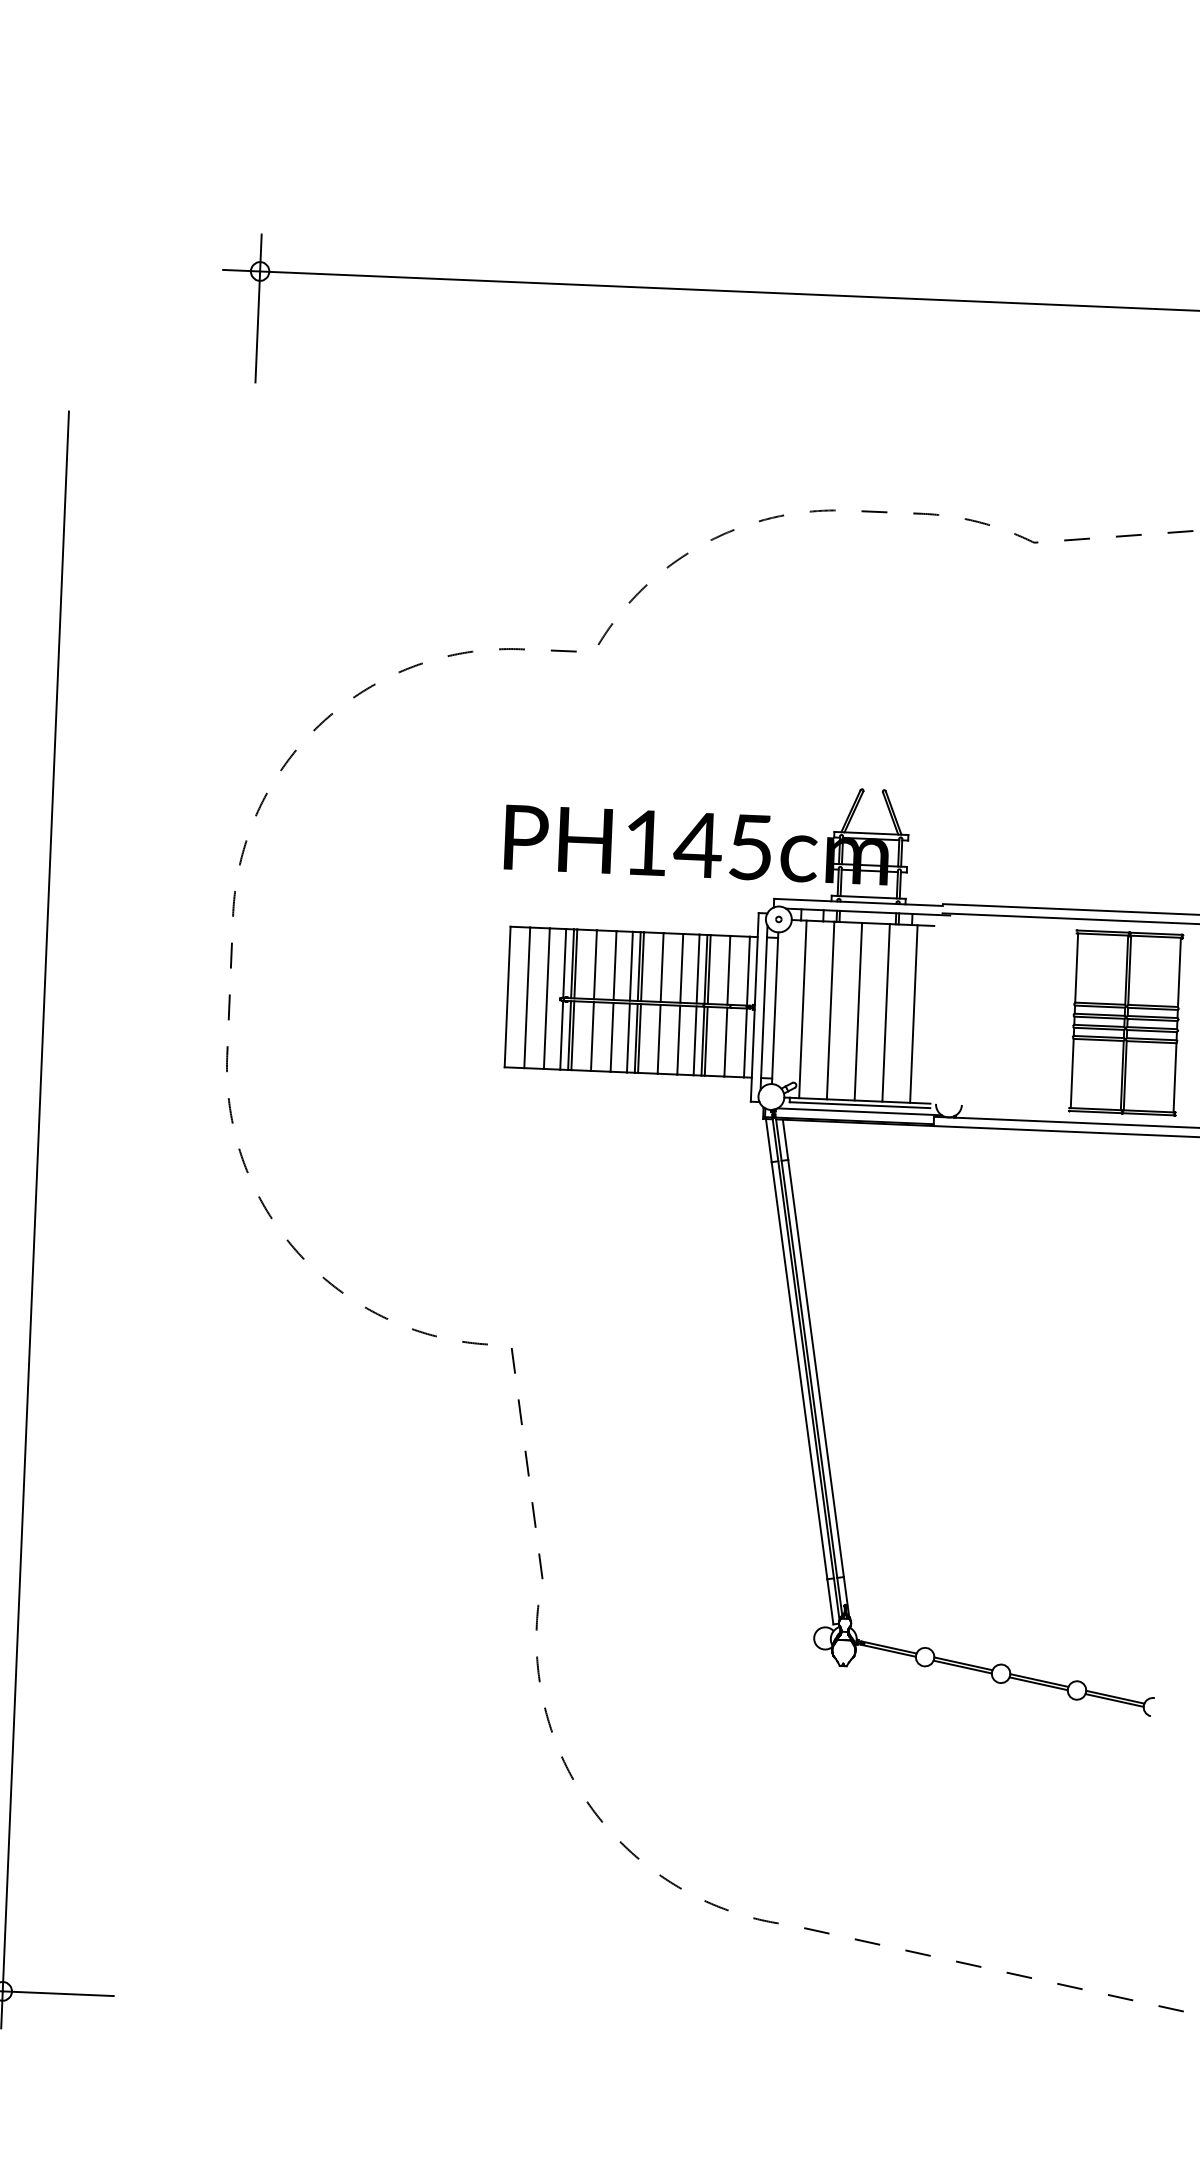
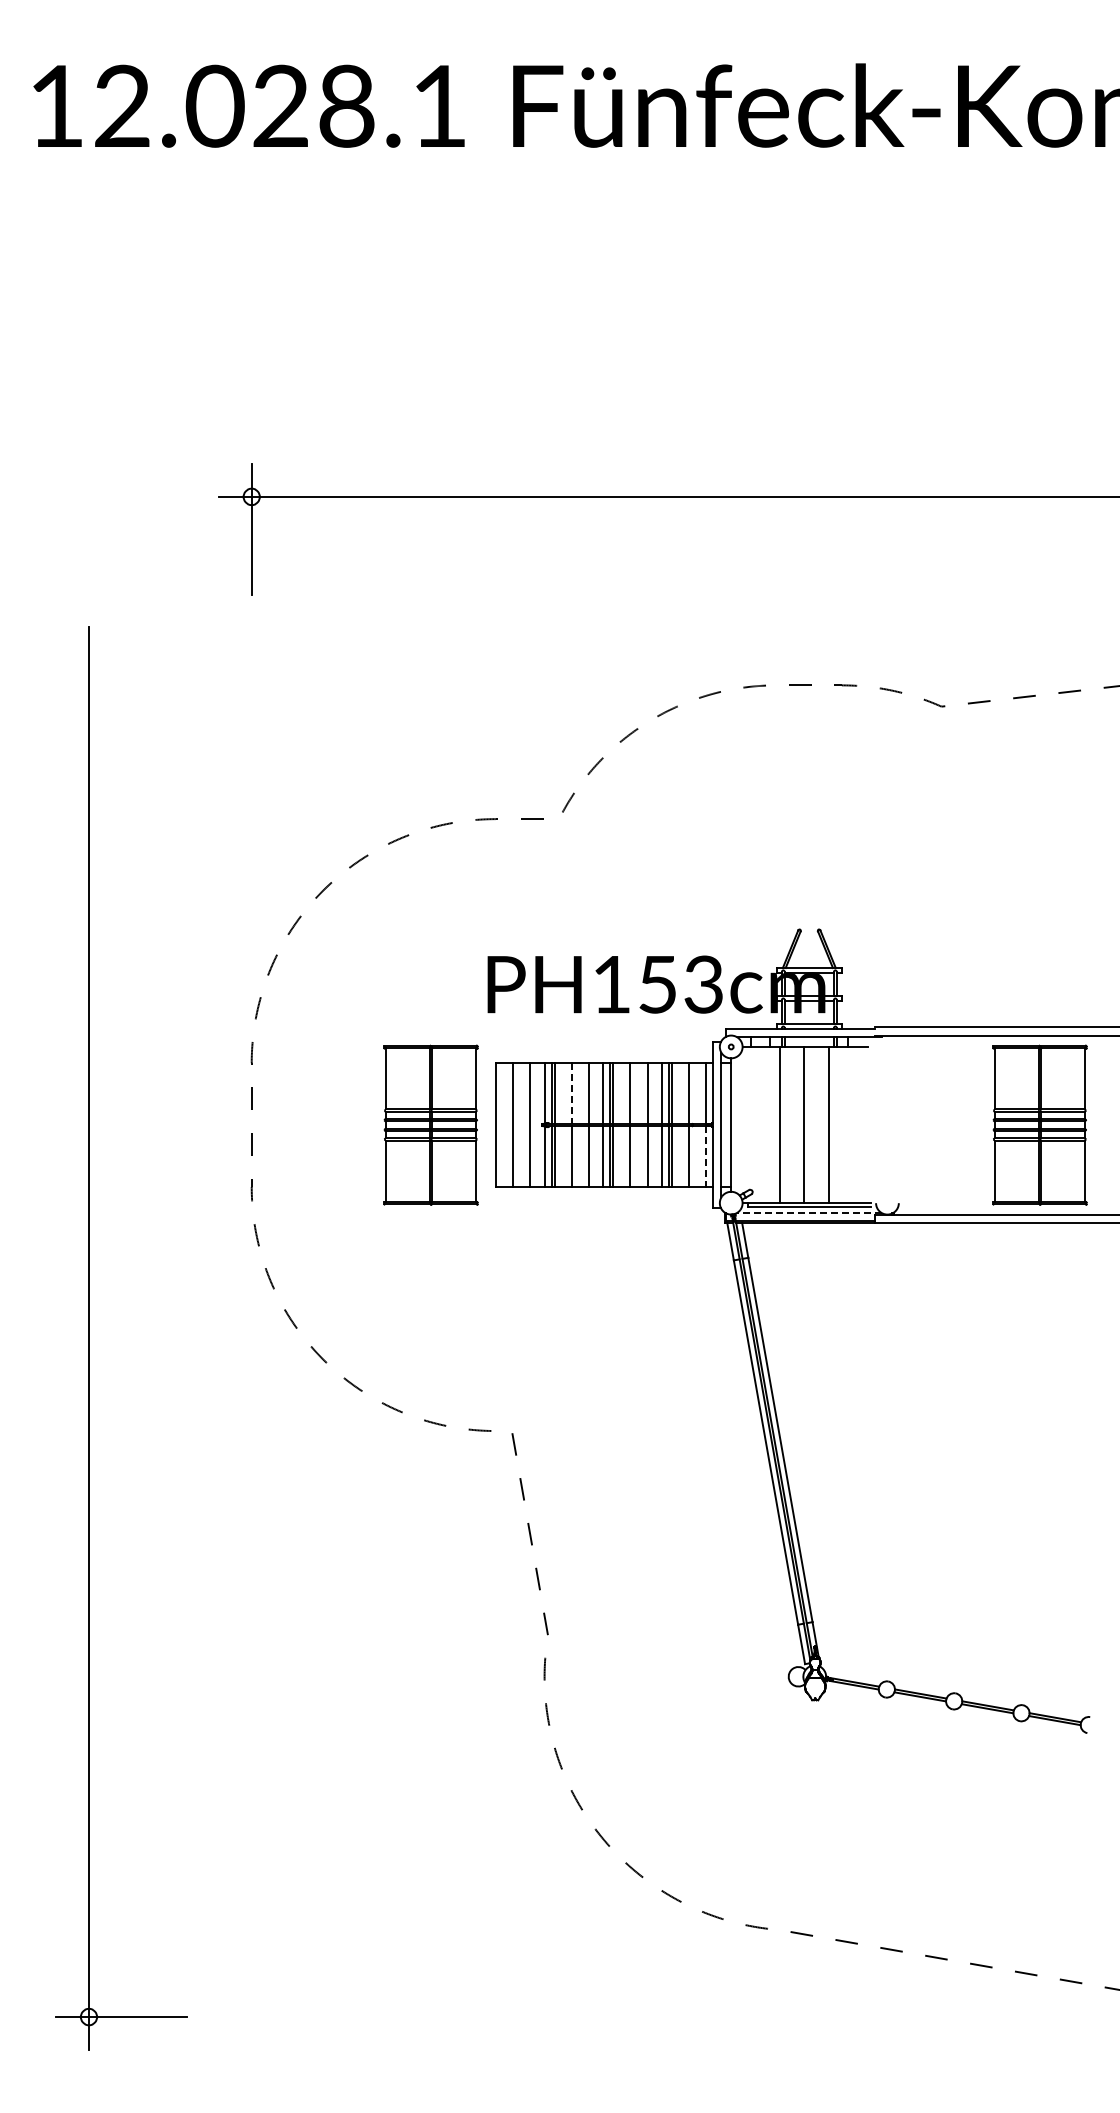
text: (723, 846) -> (679, 984), PH145cm -> PH153cm
line: (595, 965) -> (571, 1094), solid -> dashed
part: (433, 993) -> (430, 1124), added
line: (802, 1008) -> (755, 1124), removed
line: (914, 1013) -> (853, 1124), removed
line: (745, 1043) -> (706, 1157), solid -> dashed
line: (858, 1111) -> (808, 1212), solid -> dashed

